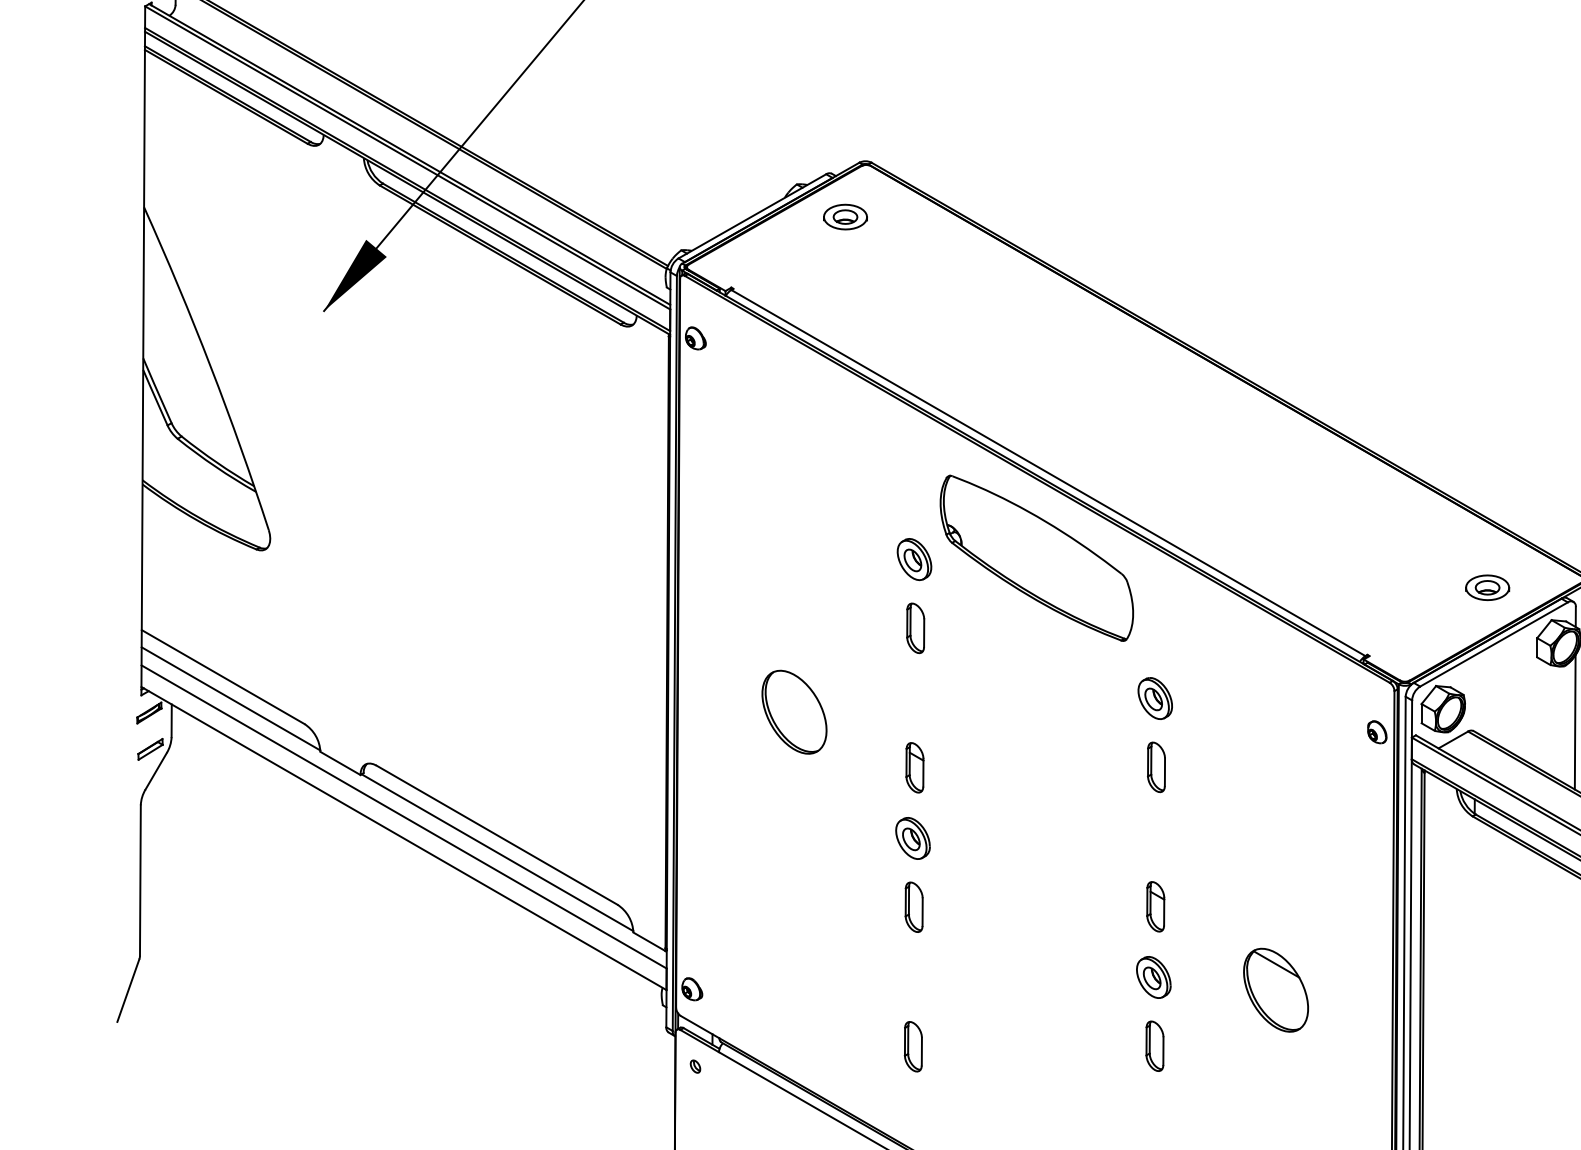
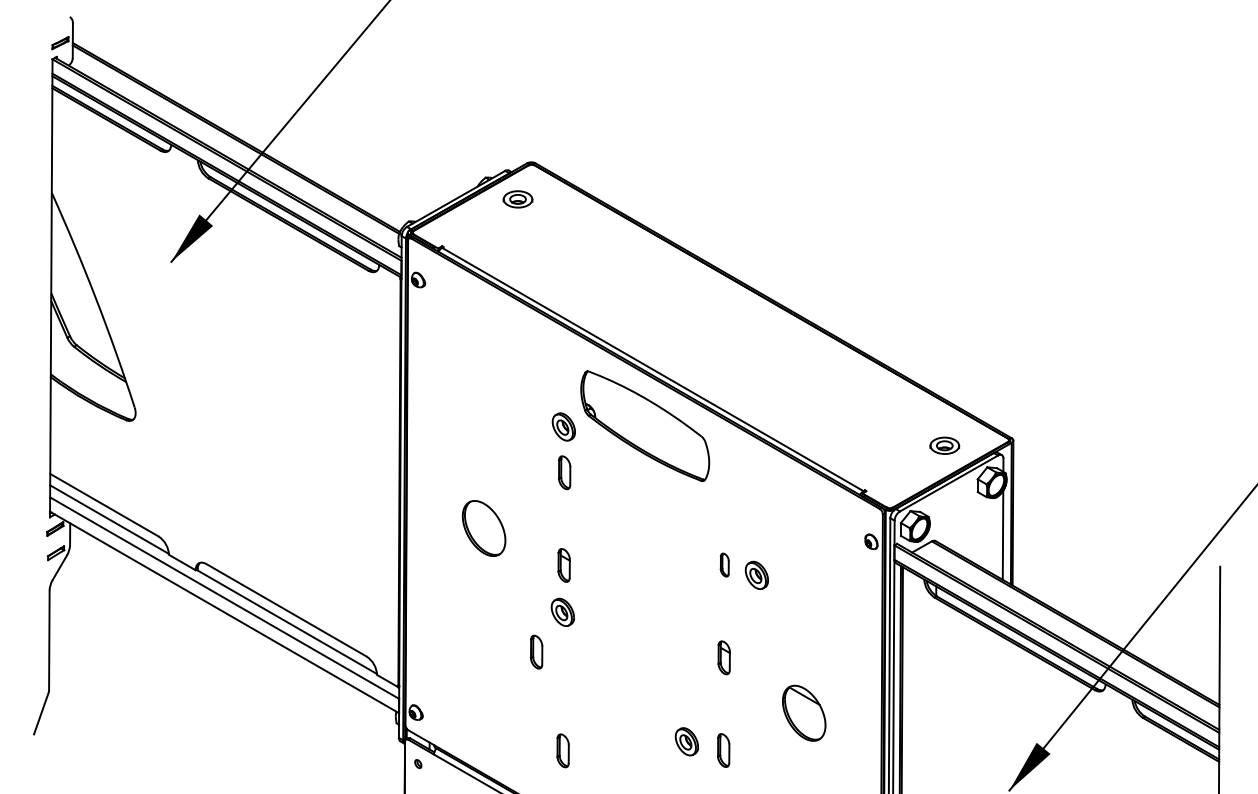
part: (1154, 697) -> (756, 574), moved
part: (1156, 766) -> (724, 564), size x0.7
part: (913, 906) -> (536, 651), moved
part: (1153, 977) -> (686, 741), moved

